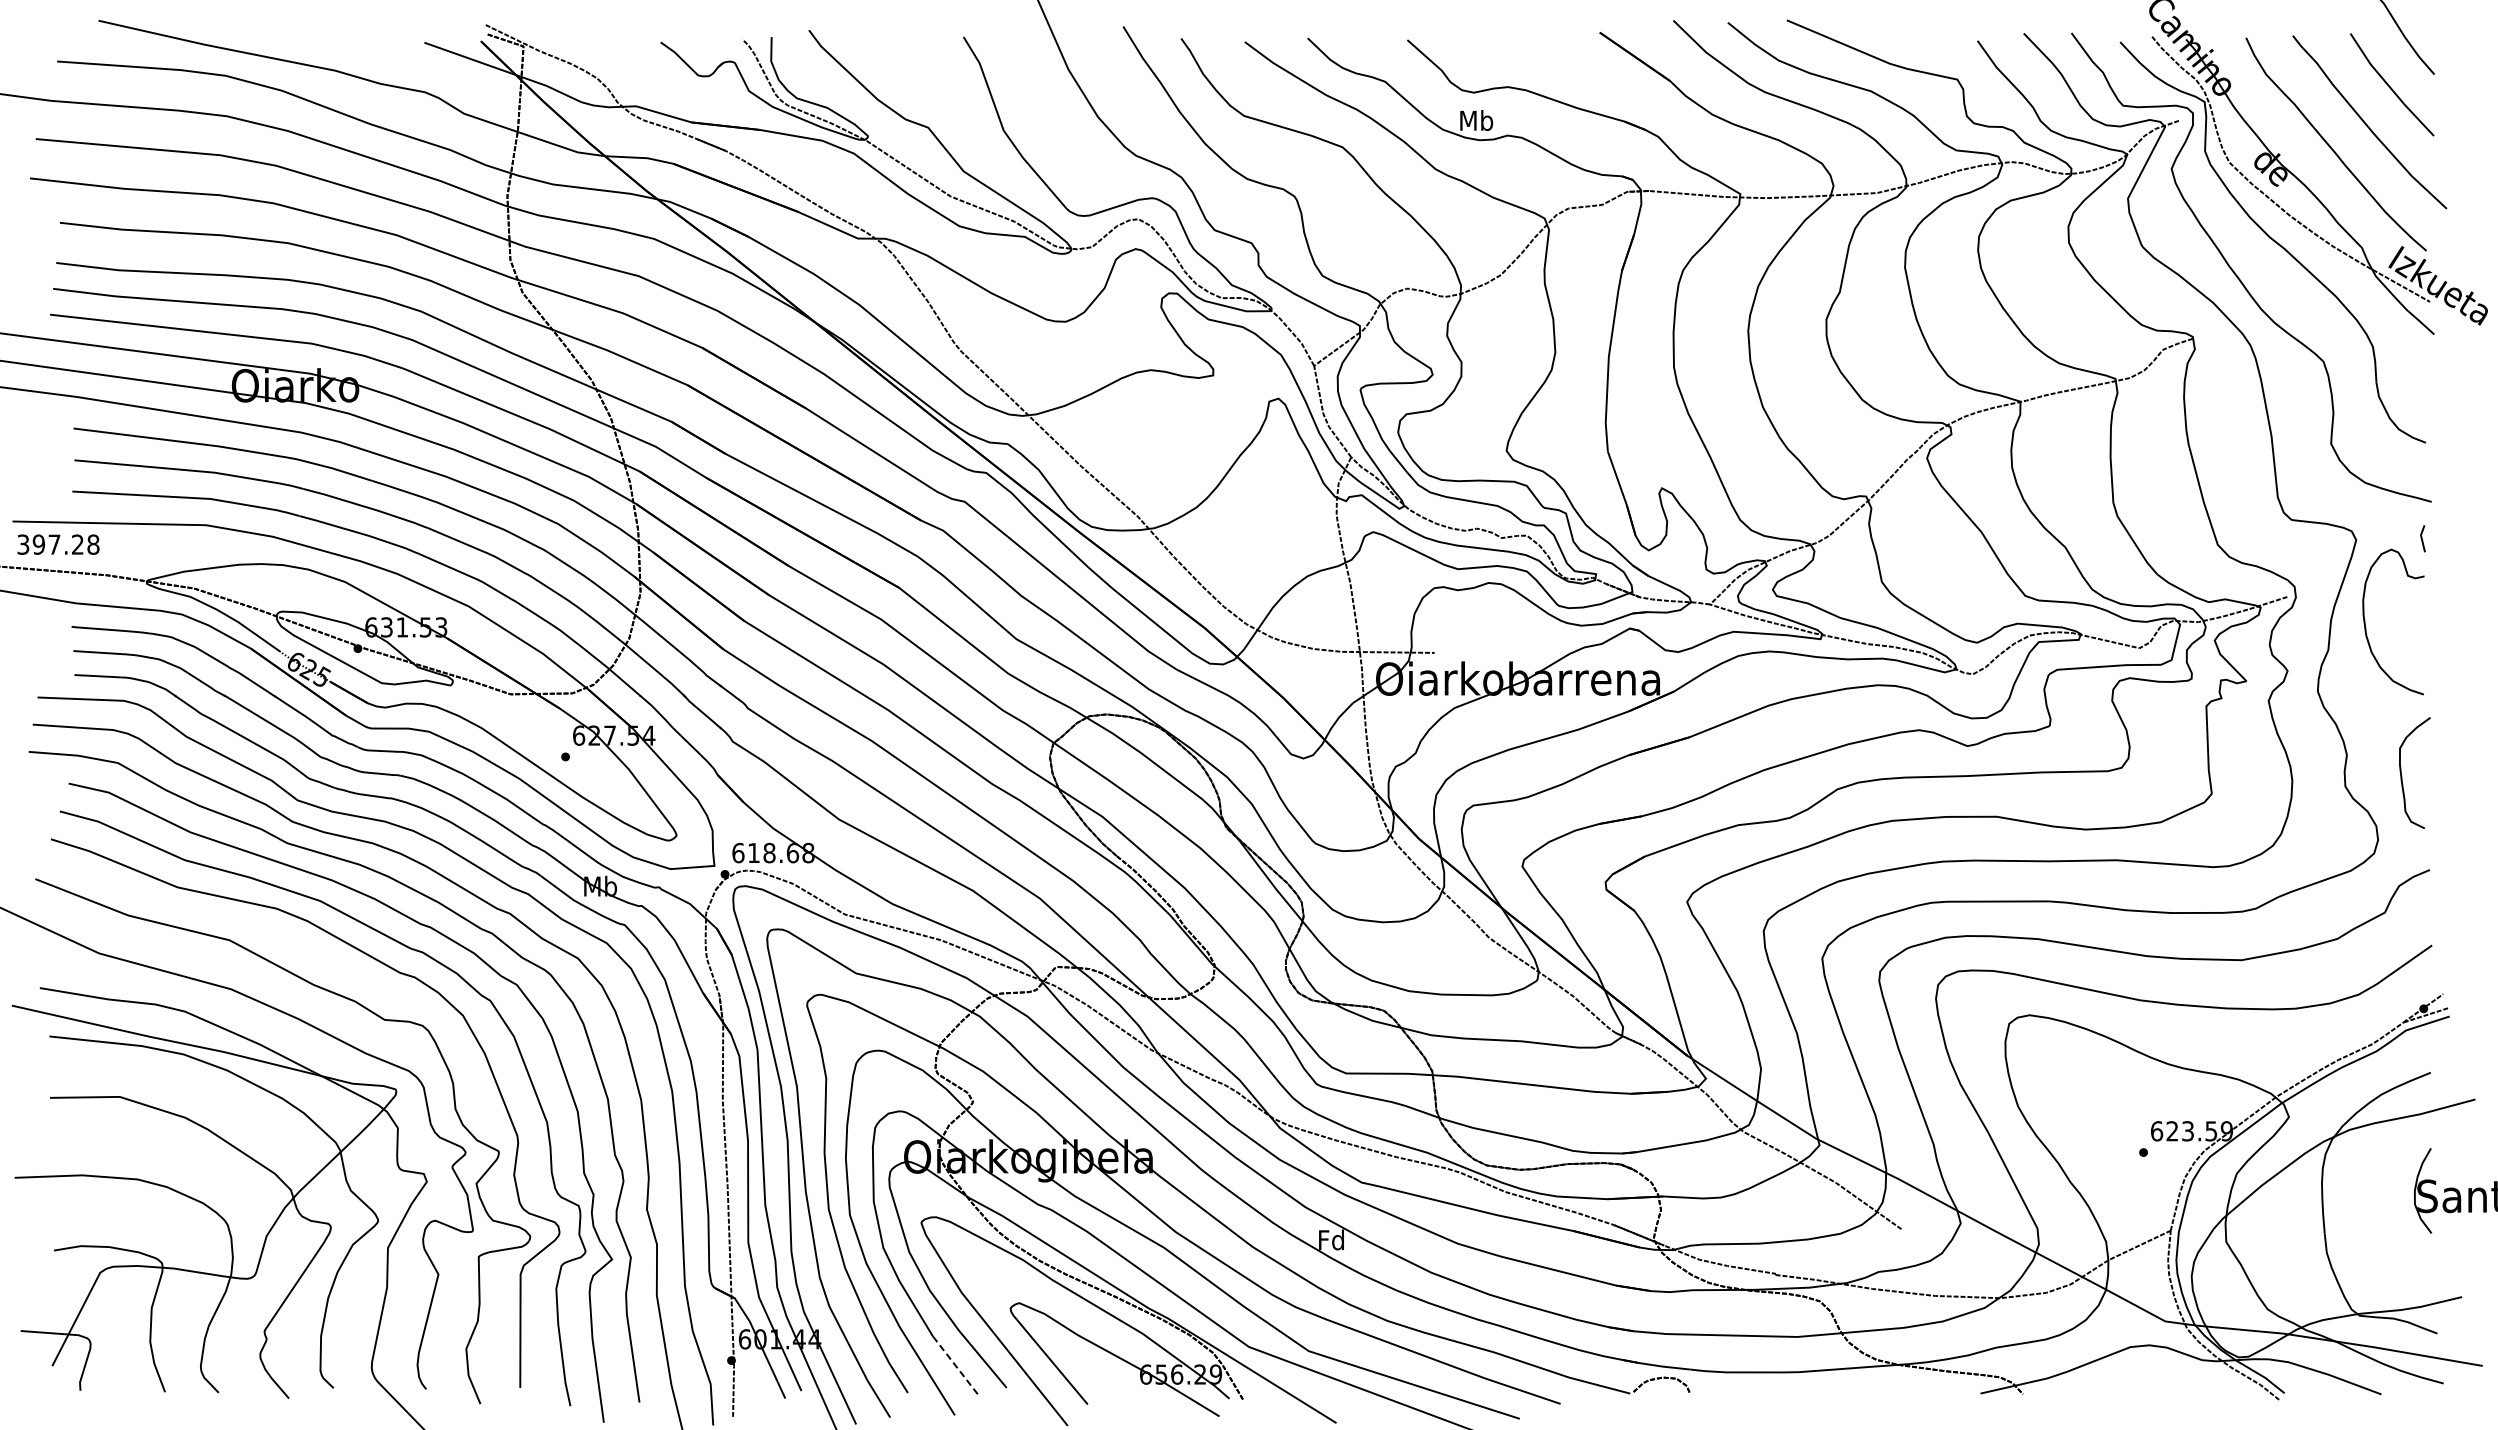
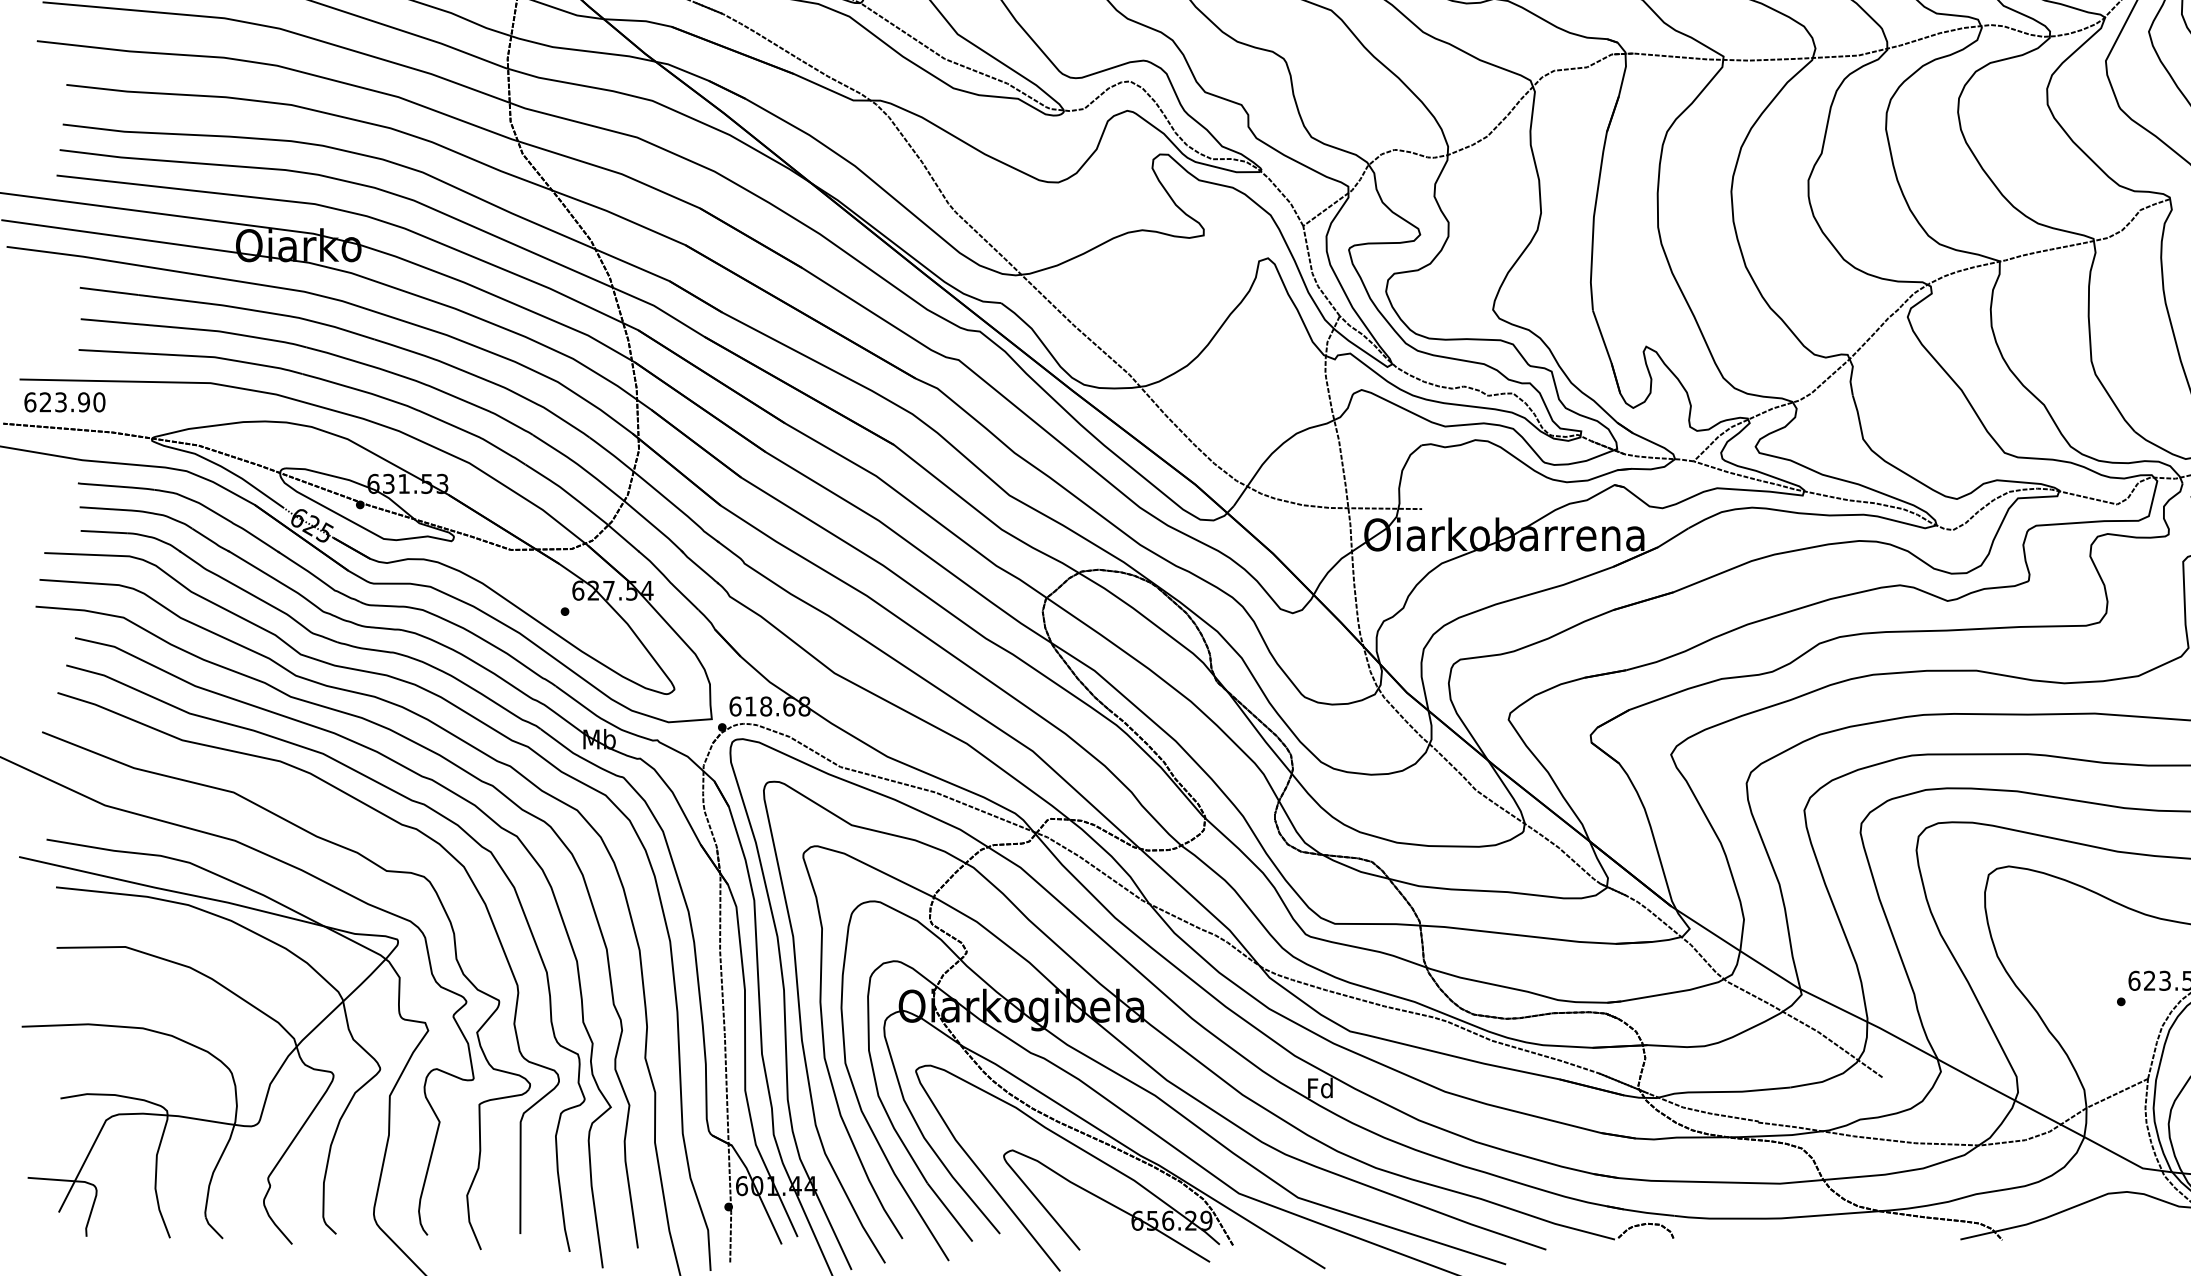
text: (58, 544) -> (64, 402), 397.28 -> 623.90
line: (956, 1366) -> (950, 1212), dashed -> solid

